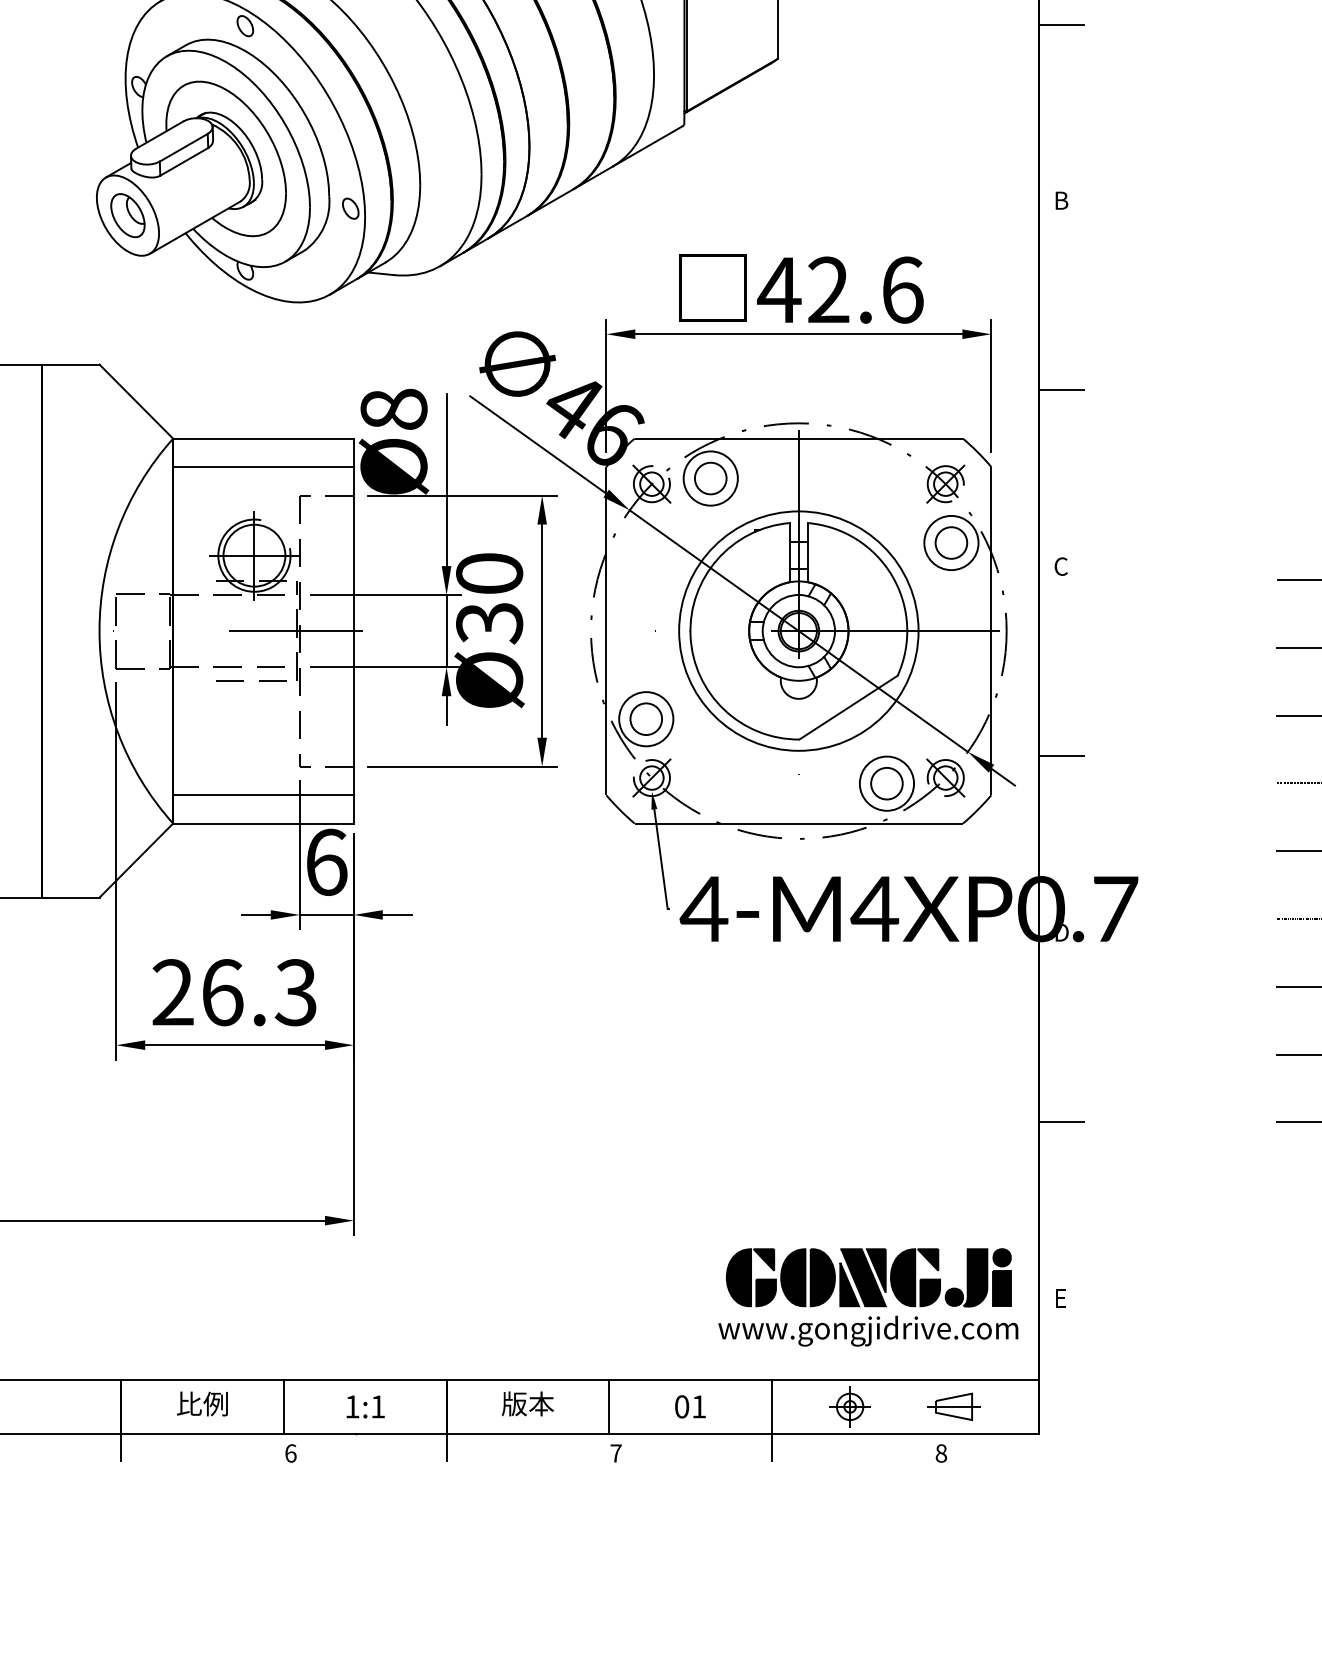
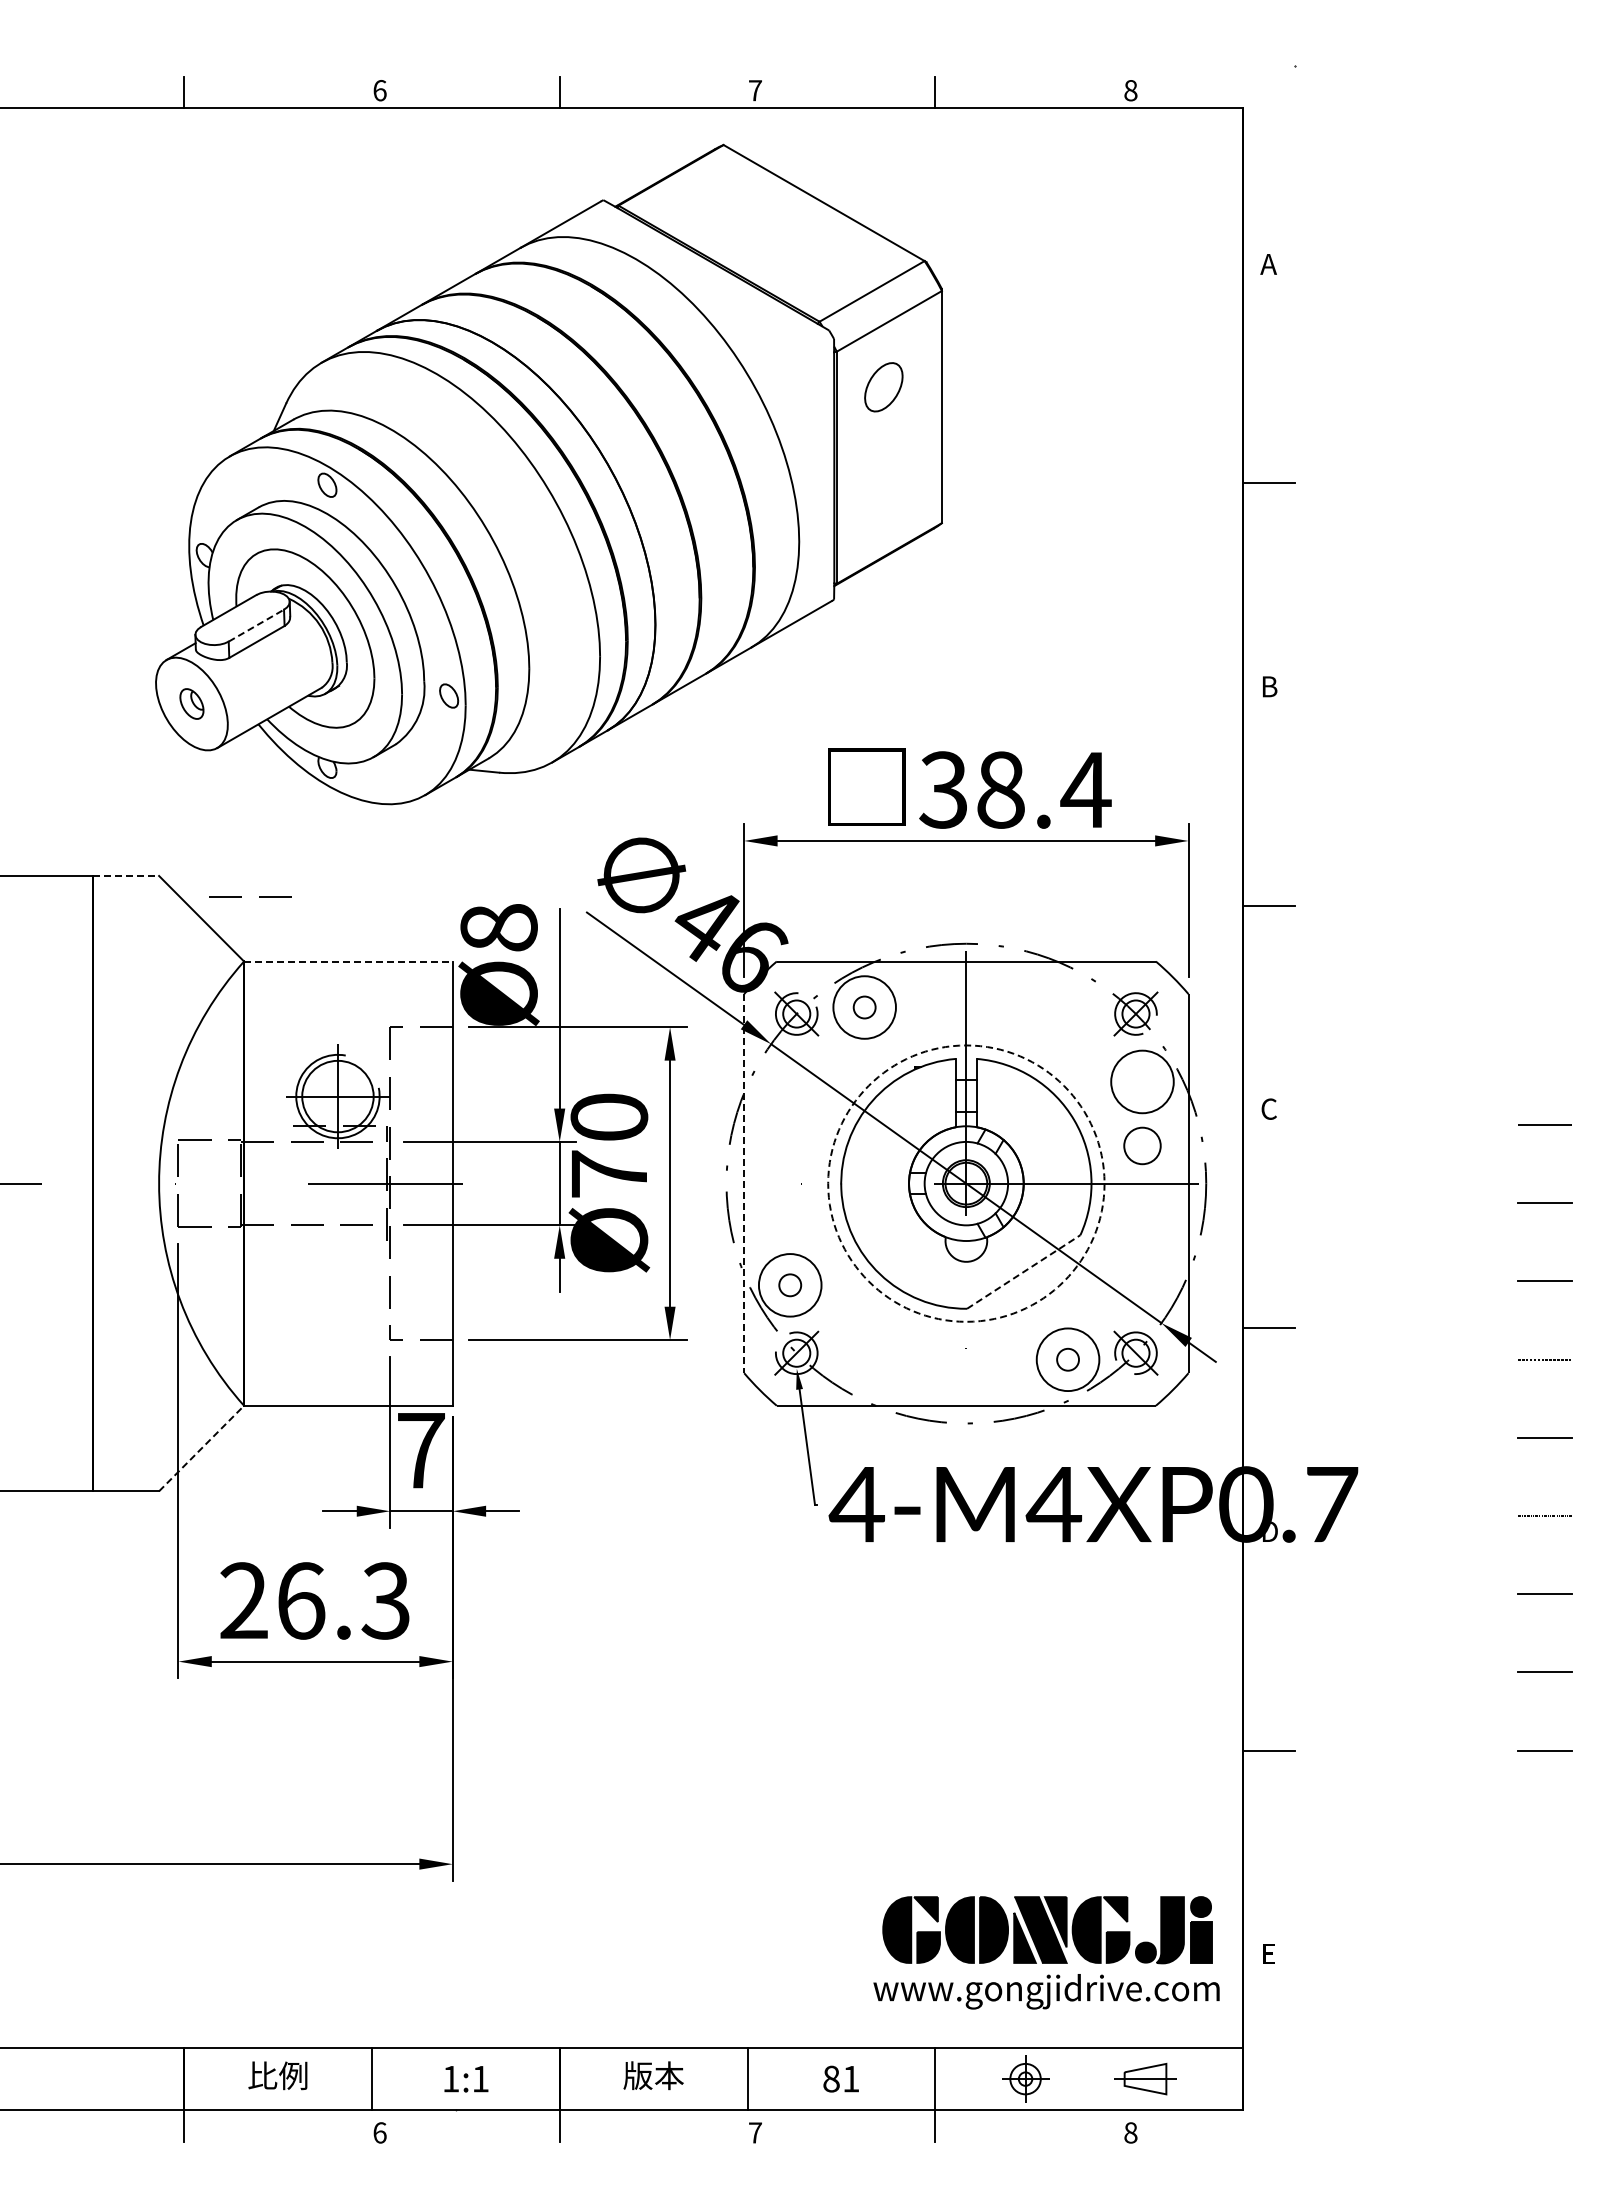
line: (183, 147) -> (256, 625), solid -> dashed
part: (127, 215) -> (191, 703), size x0.6
text: (840, 289) -> (1014, 789), 42.6 -> 38.4
line: (71, 364) -> (126, 875), solid -> dashed
line: (263, 438) -> (348, 961), solid -> dashed
line: (263, 467) -> (348, 994), removed
circle: (710, 478) -> (864, 1007), size x0.6
circle: (951, 542) -> (1142, 1145), moved
text: (489, 623) -> (609, 1174), Ø30 -> Ø70
line: (606, 631) -> (744, 1183), solid -> dashed
circle: (798, 631) -> (966, 1183), solid -> dashed
line: (243, 680) -> (241, 896), moved
line: (848, 707) -> (1023, 1271), solid -> dashed
circle: (646, 719) -> (790, 1285), size x0.6
circle: (886, 783) -> (1067, 1359), size x0.6
line: (263, 795) -> (348, 1373), removed
line: (136, 860) -> (201, 1448), solid -> dashed
text: (326, 862) -> (421, 1450), 6 -> 7
text: (682, 1407) -> (831, 2079), 01 -> 81

